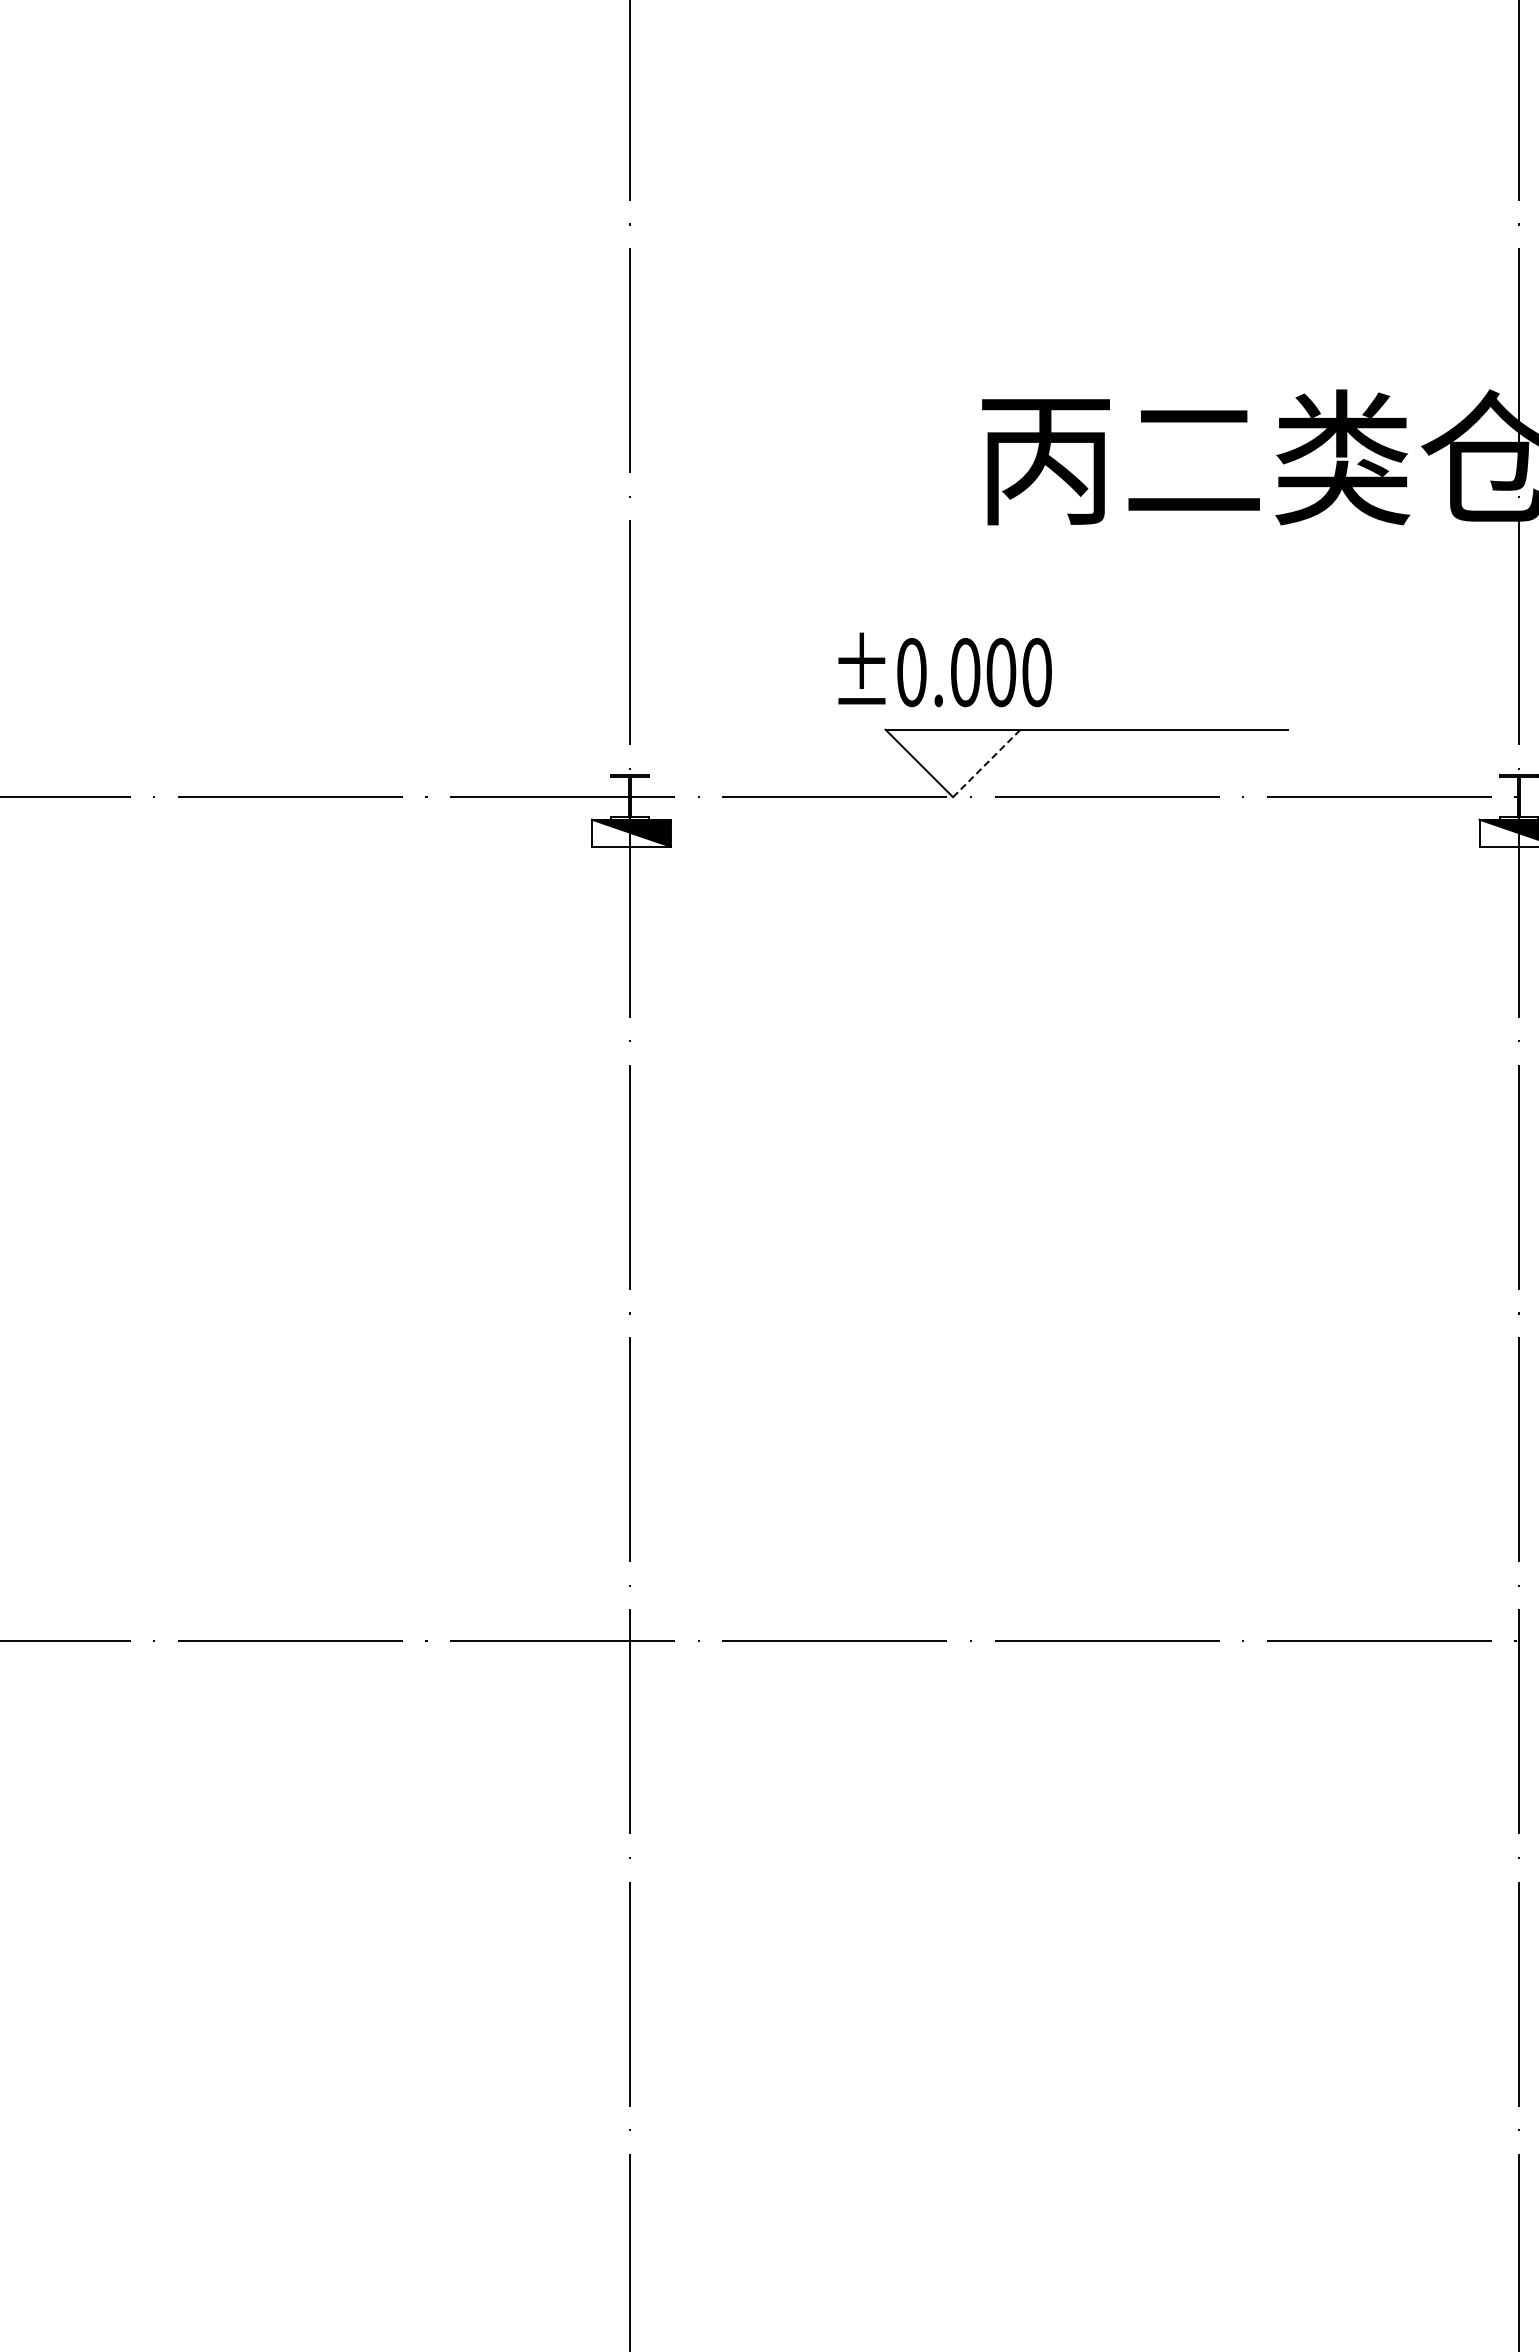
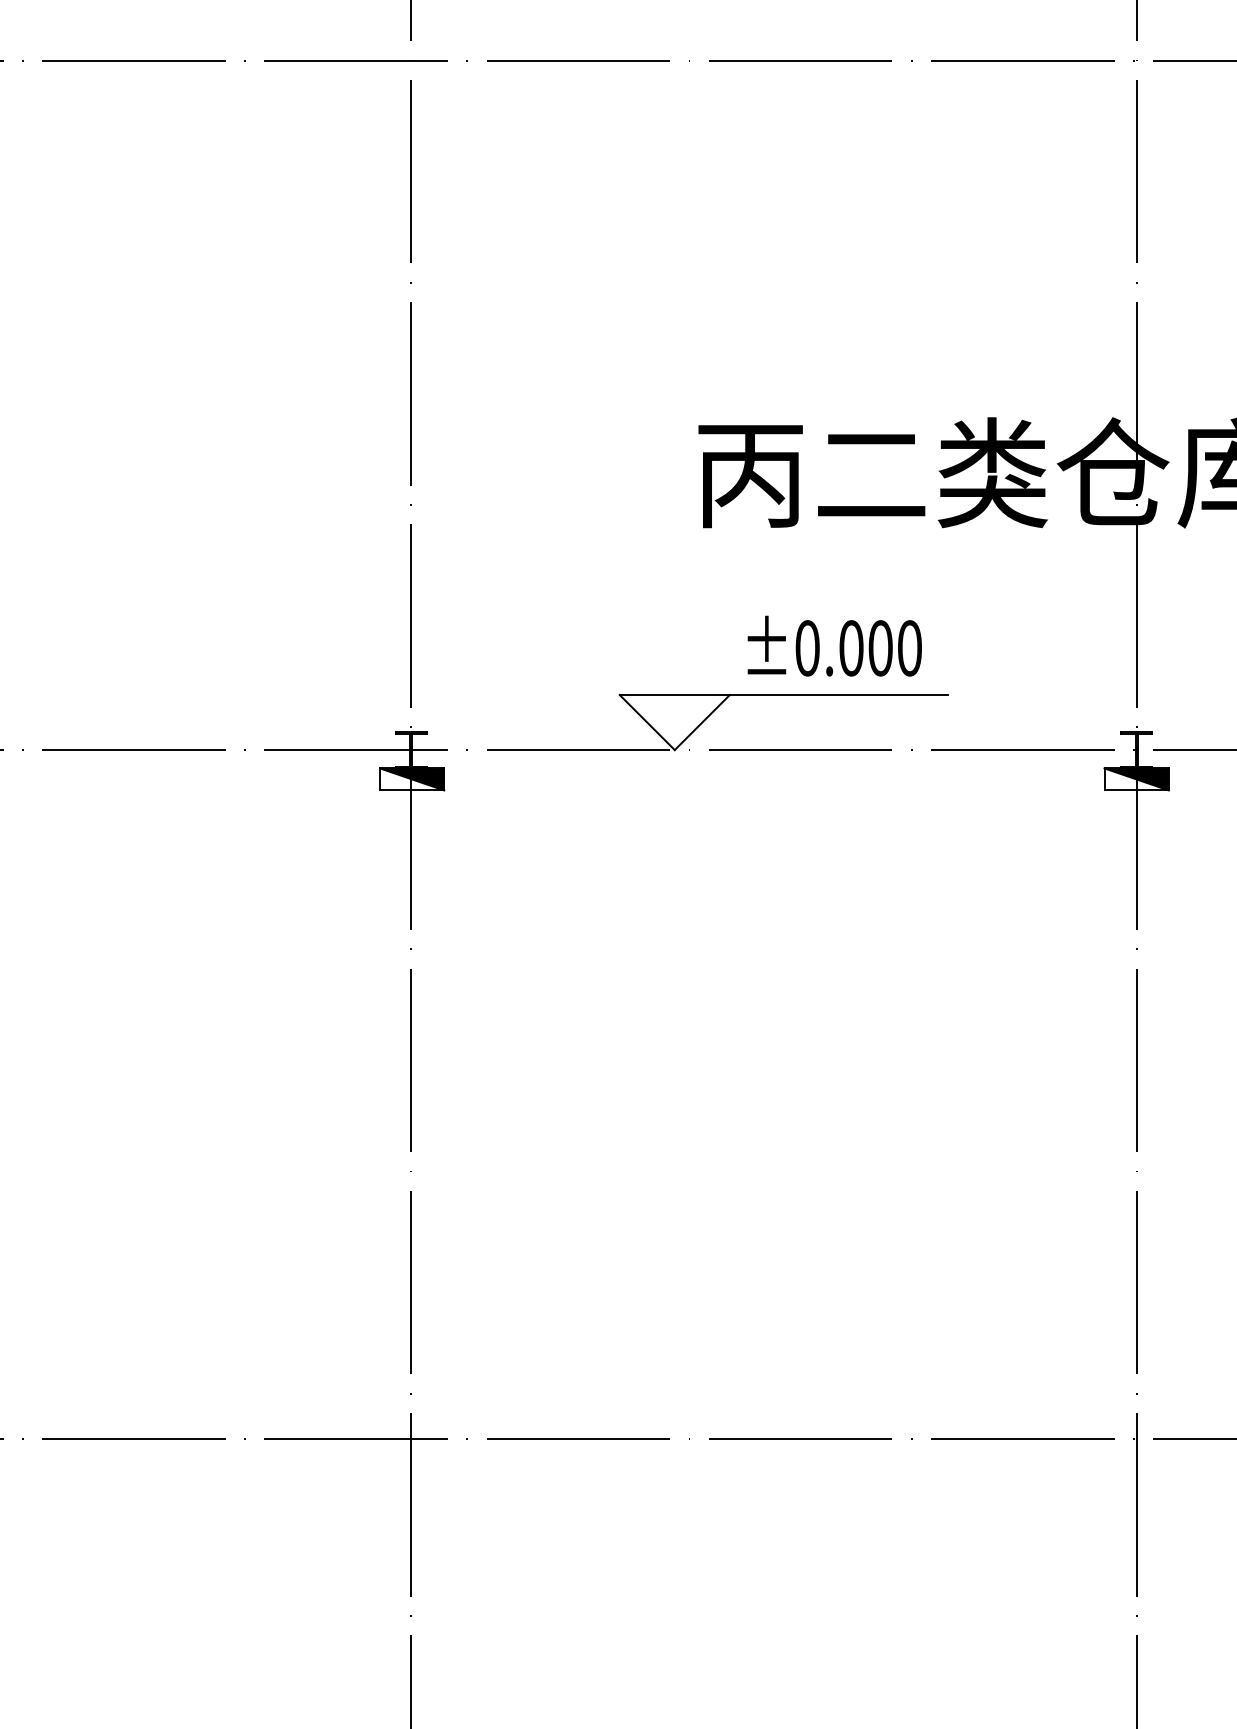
text: (944, 669) -> (834, 645), moved
line: (986, 763) -> (702, 722), dashed -> solid

